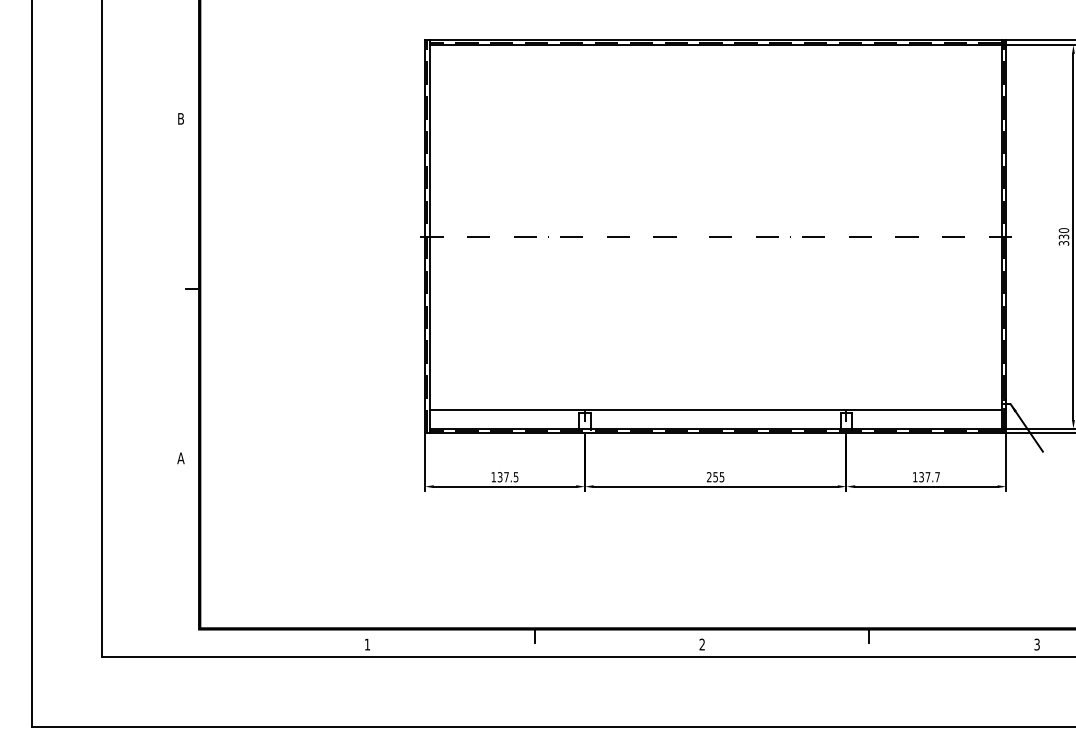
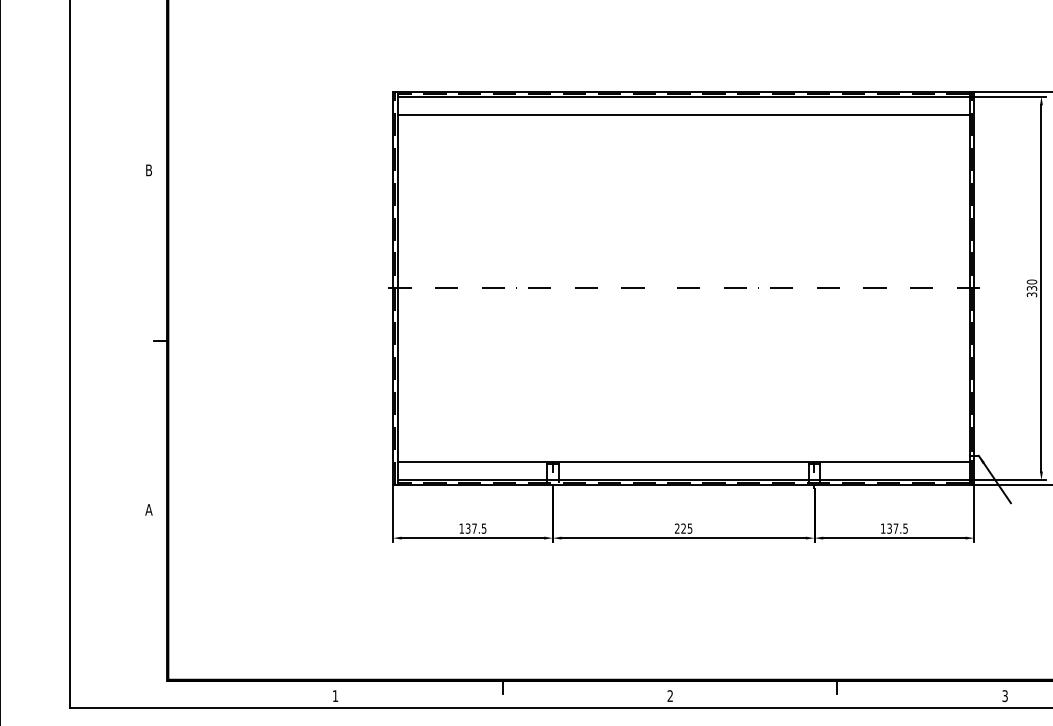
line: (715, 63) -> (683, 114), added
text: (715, 477) -> (683, 528), 255 -> 225
text: (937, 477) -> (905, 528), 137.7 -> 137.5

